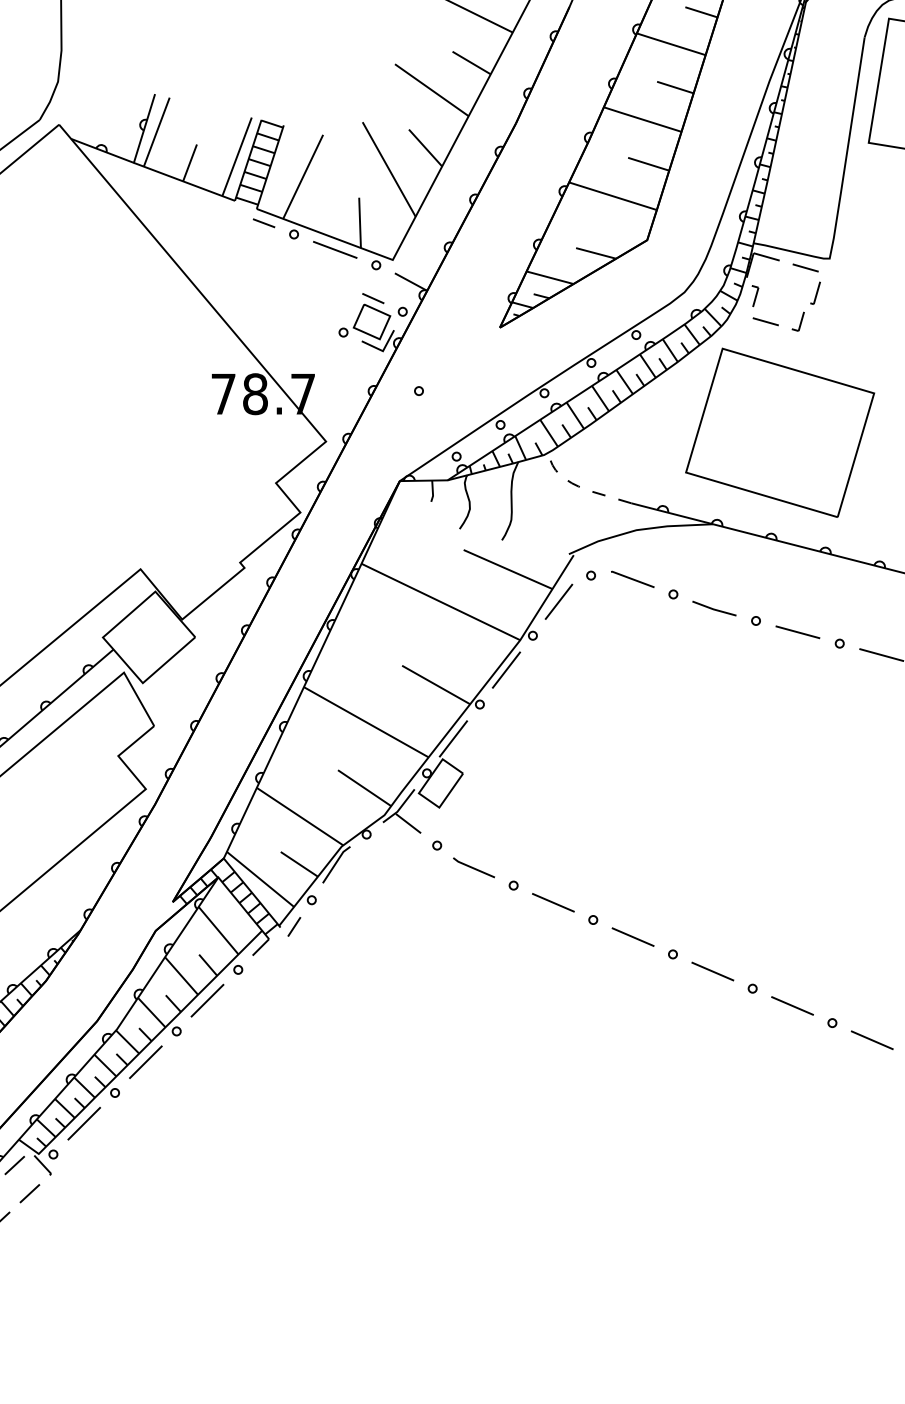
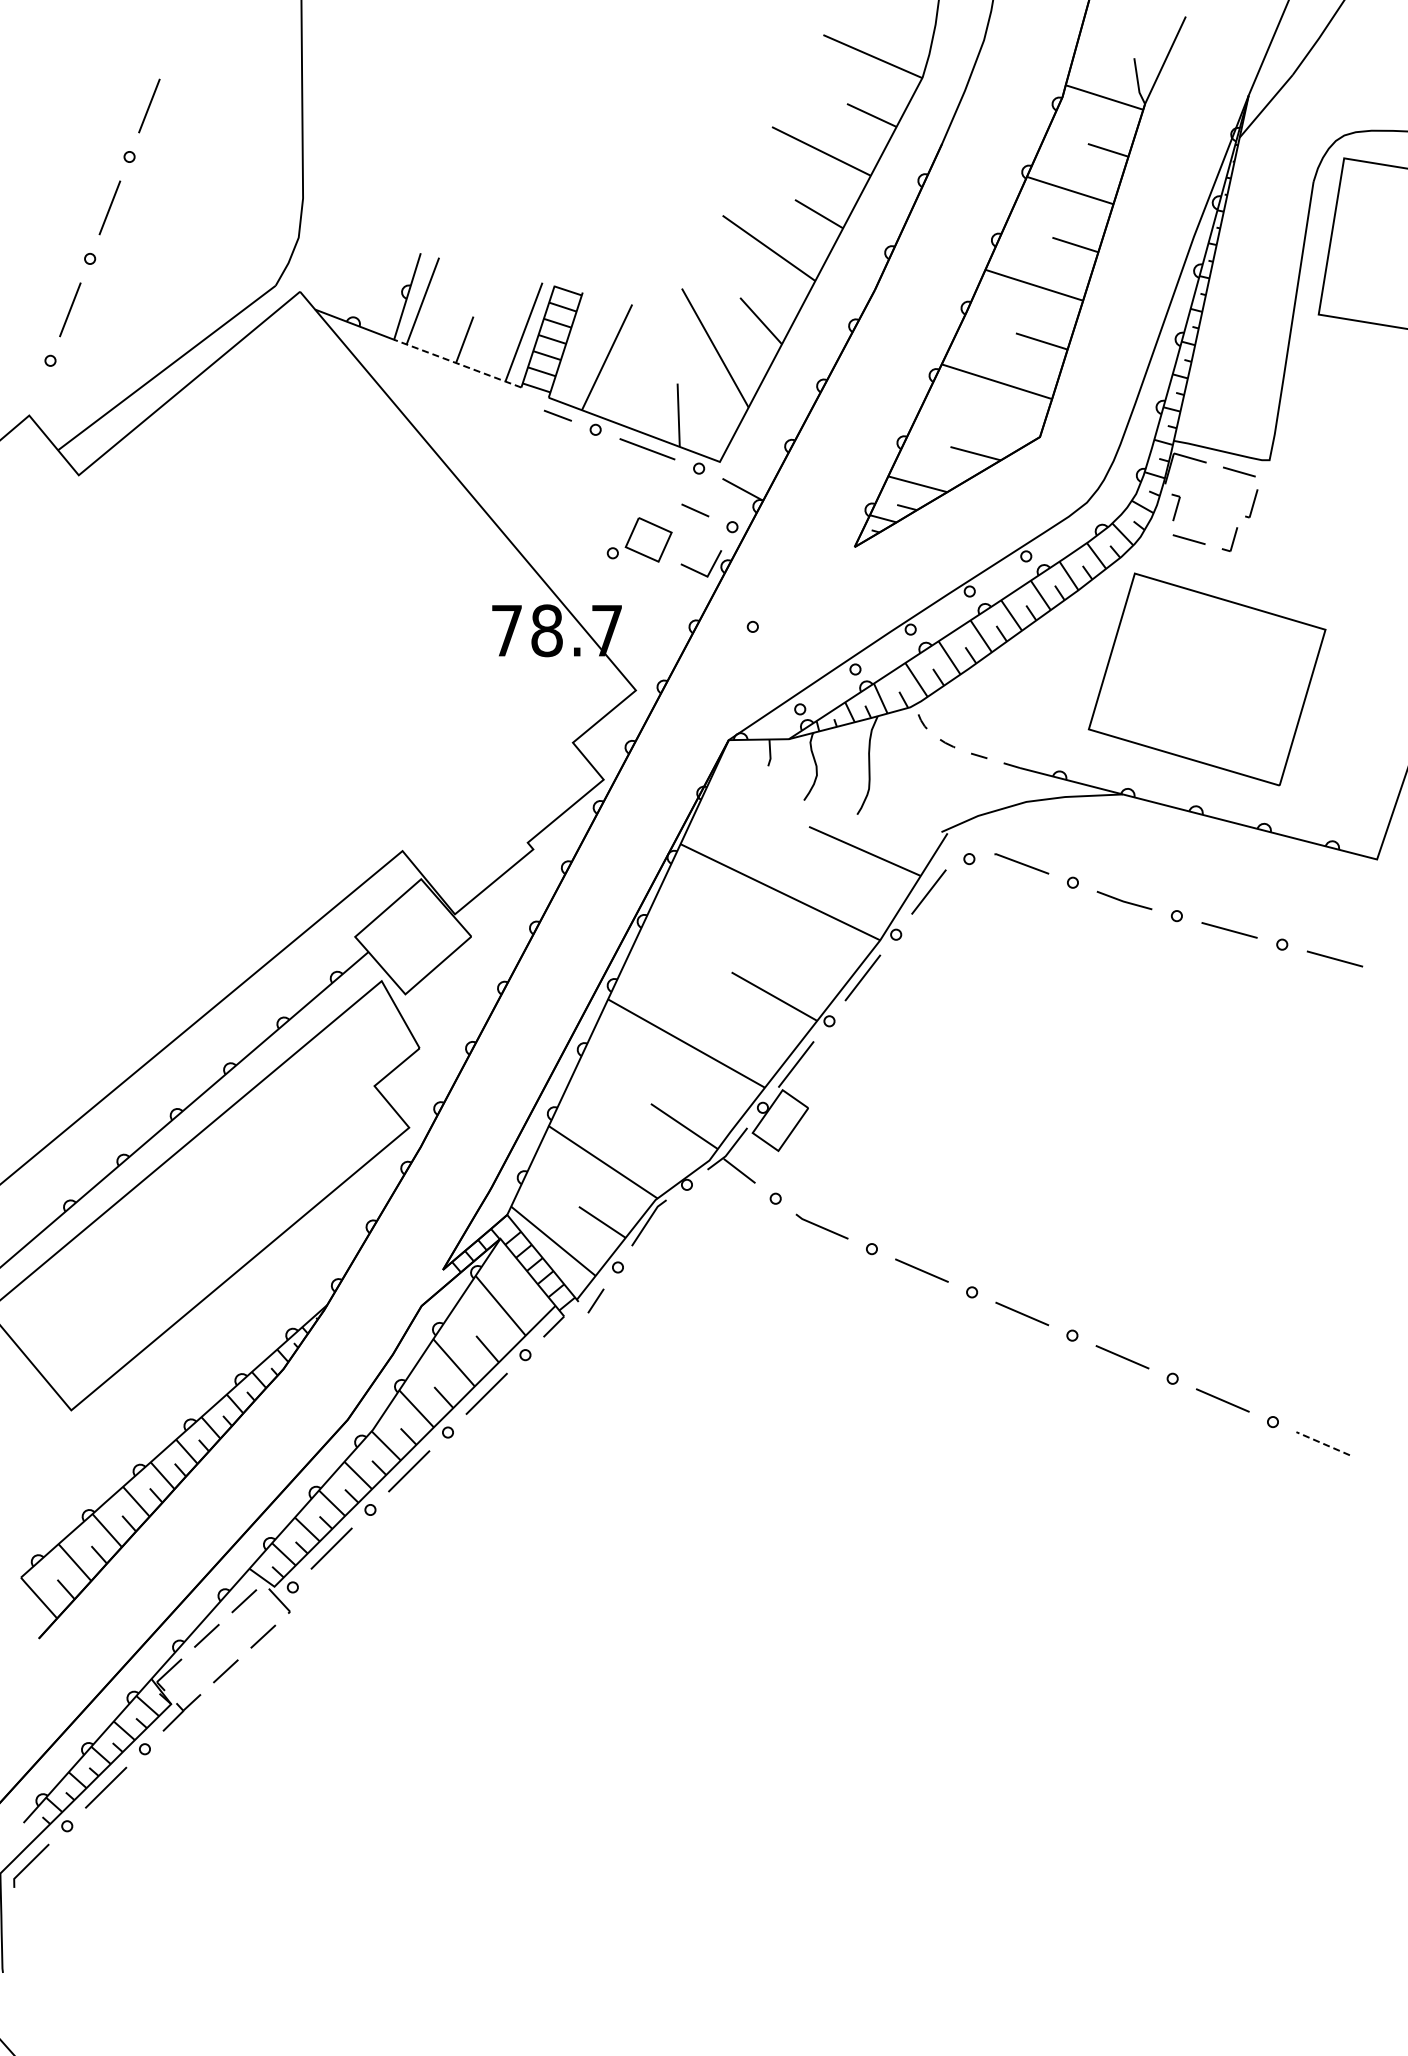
line: (184, 181) -> (457, 363), solid -> dashed
part: (364, 321) -> (639, 539), moved
line: (871, 1040) -> (1322, 1443), solid -> dashed

